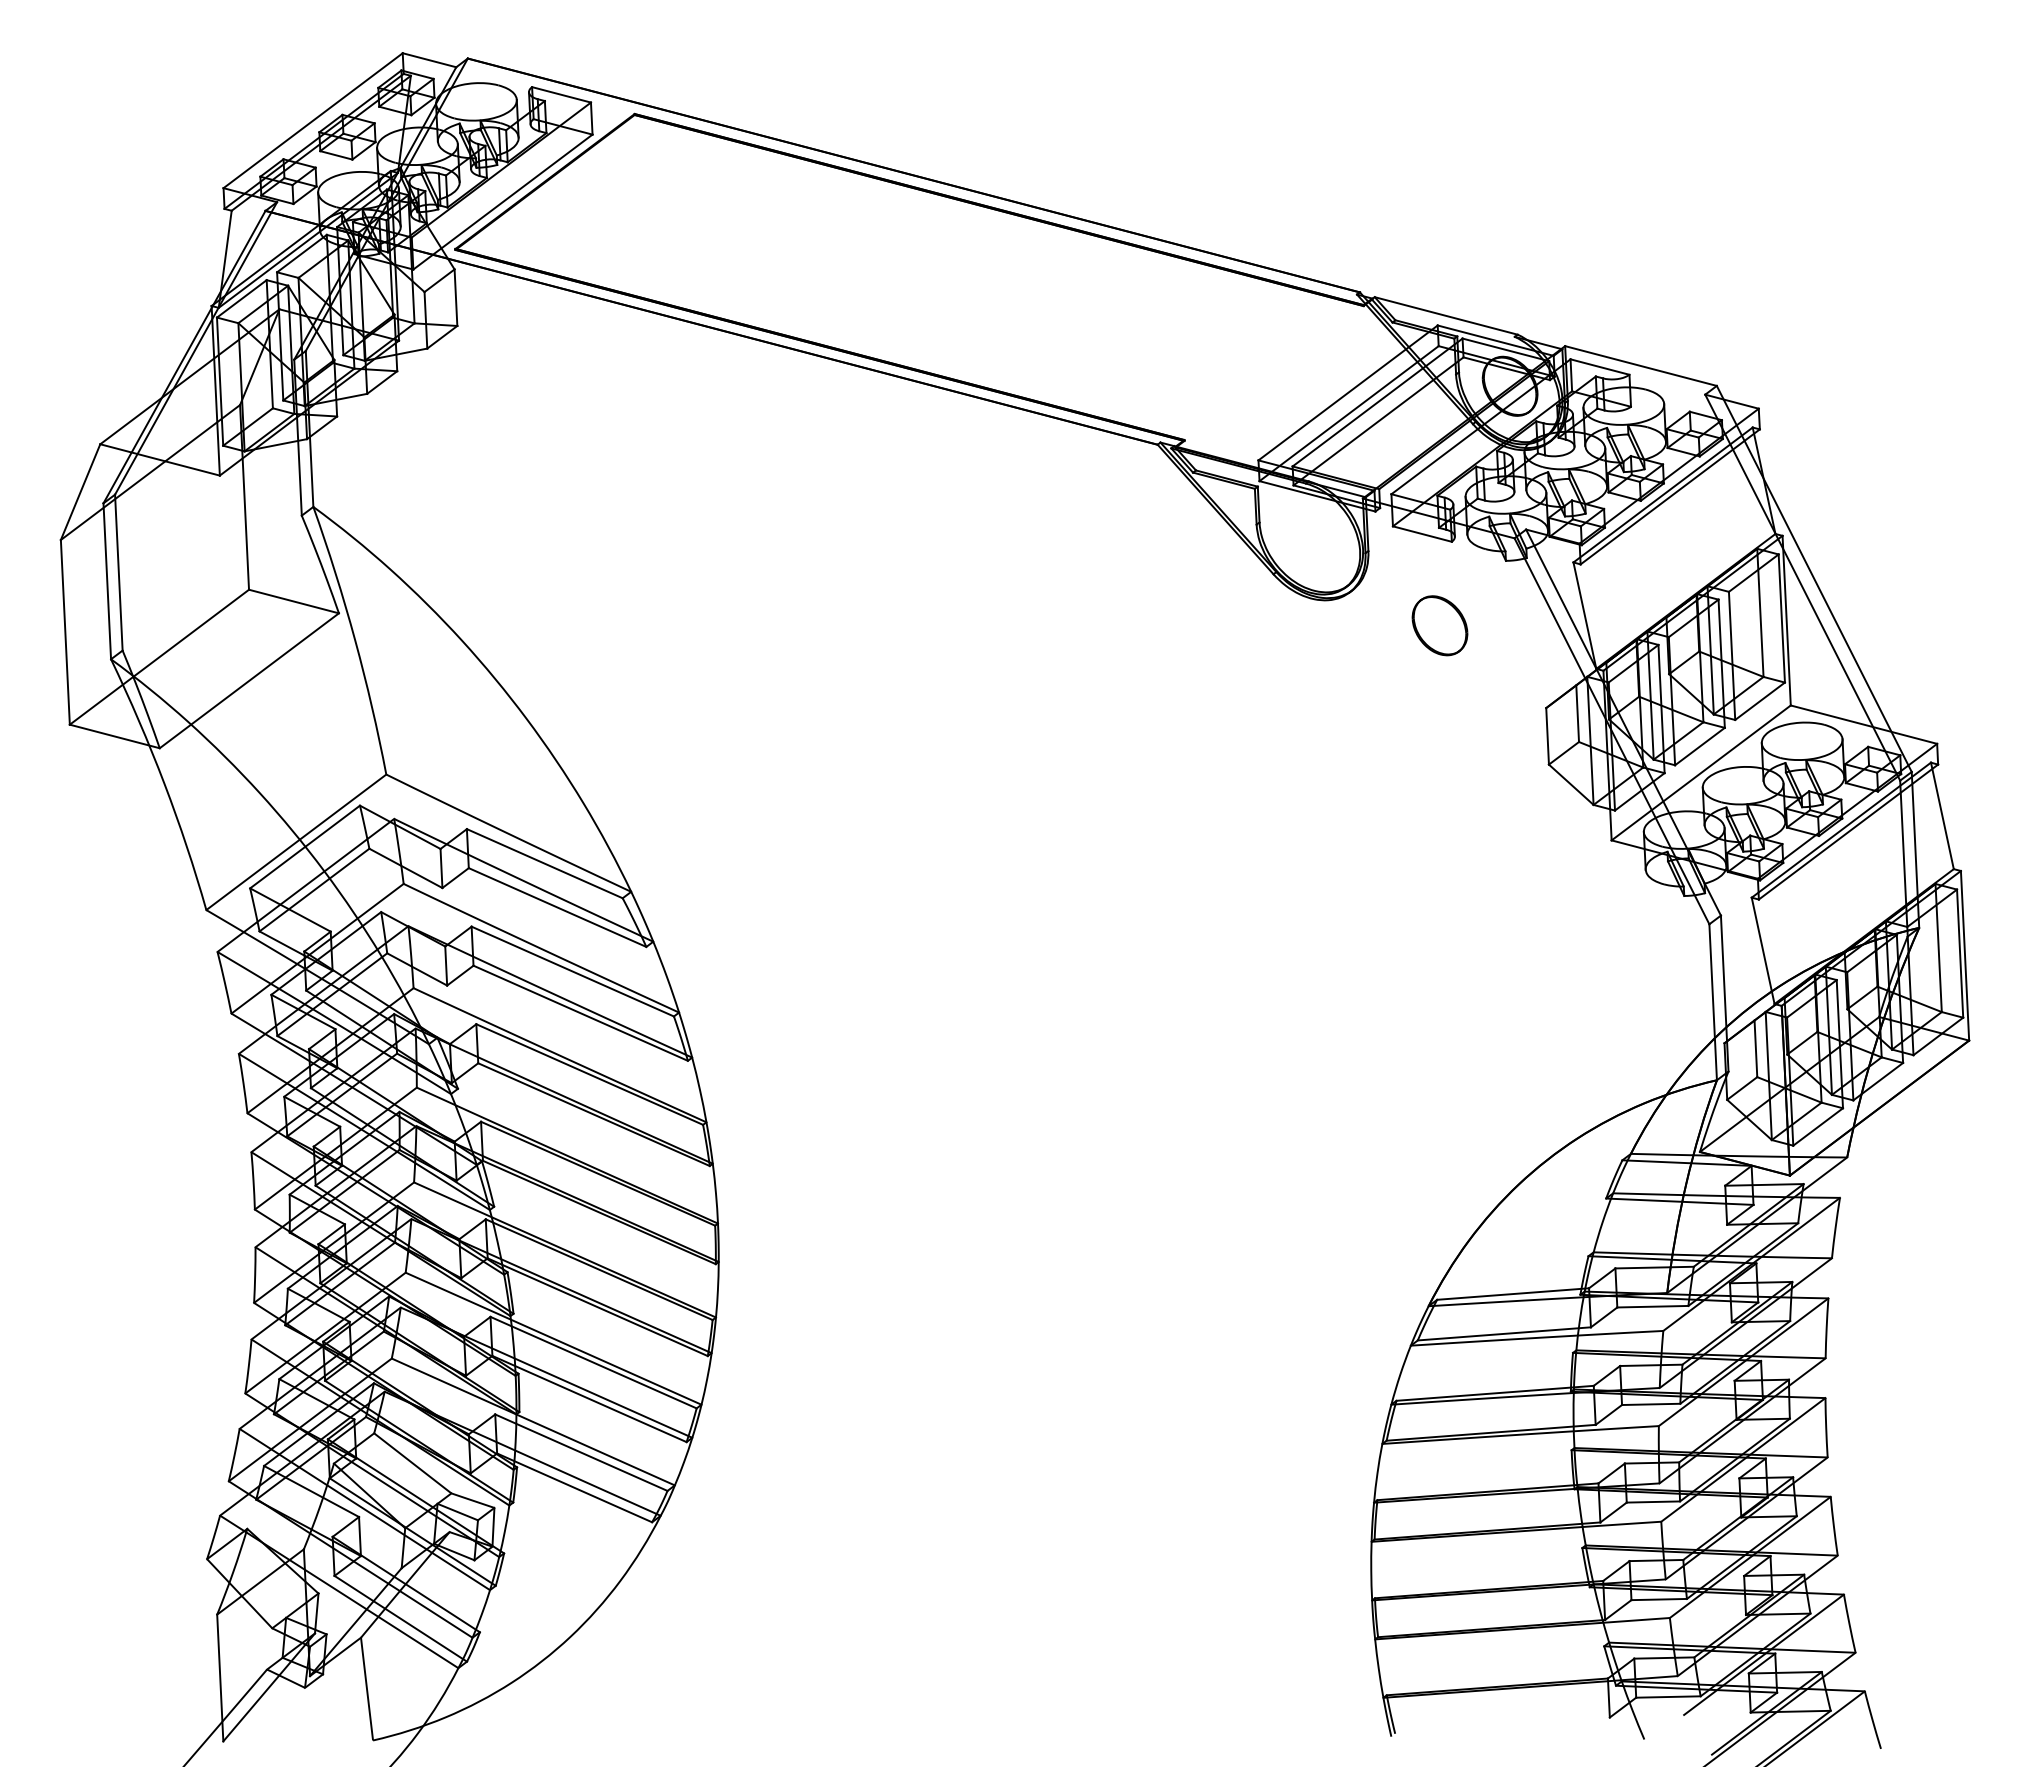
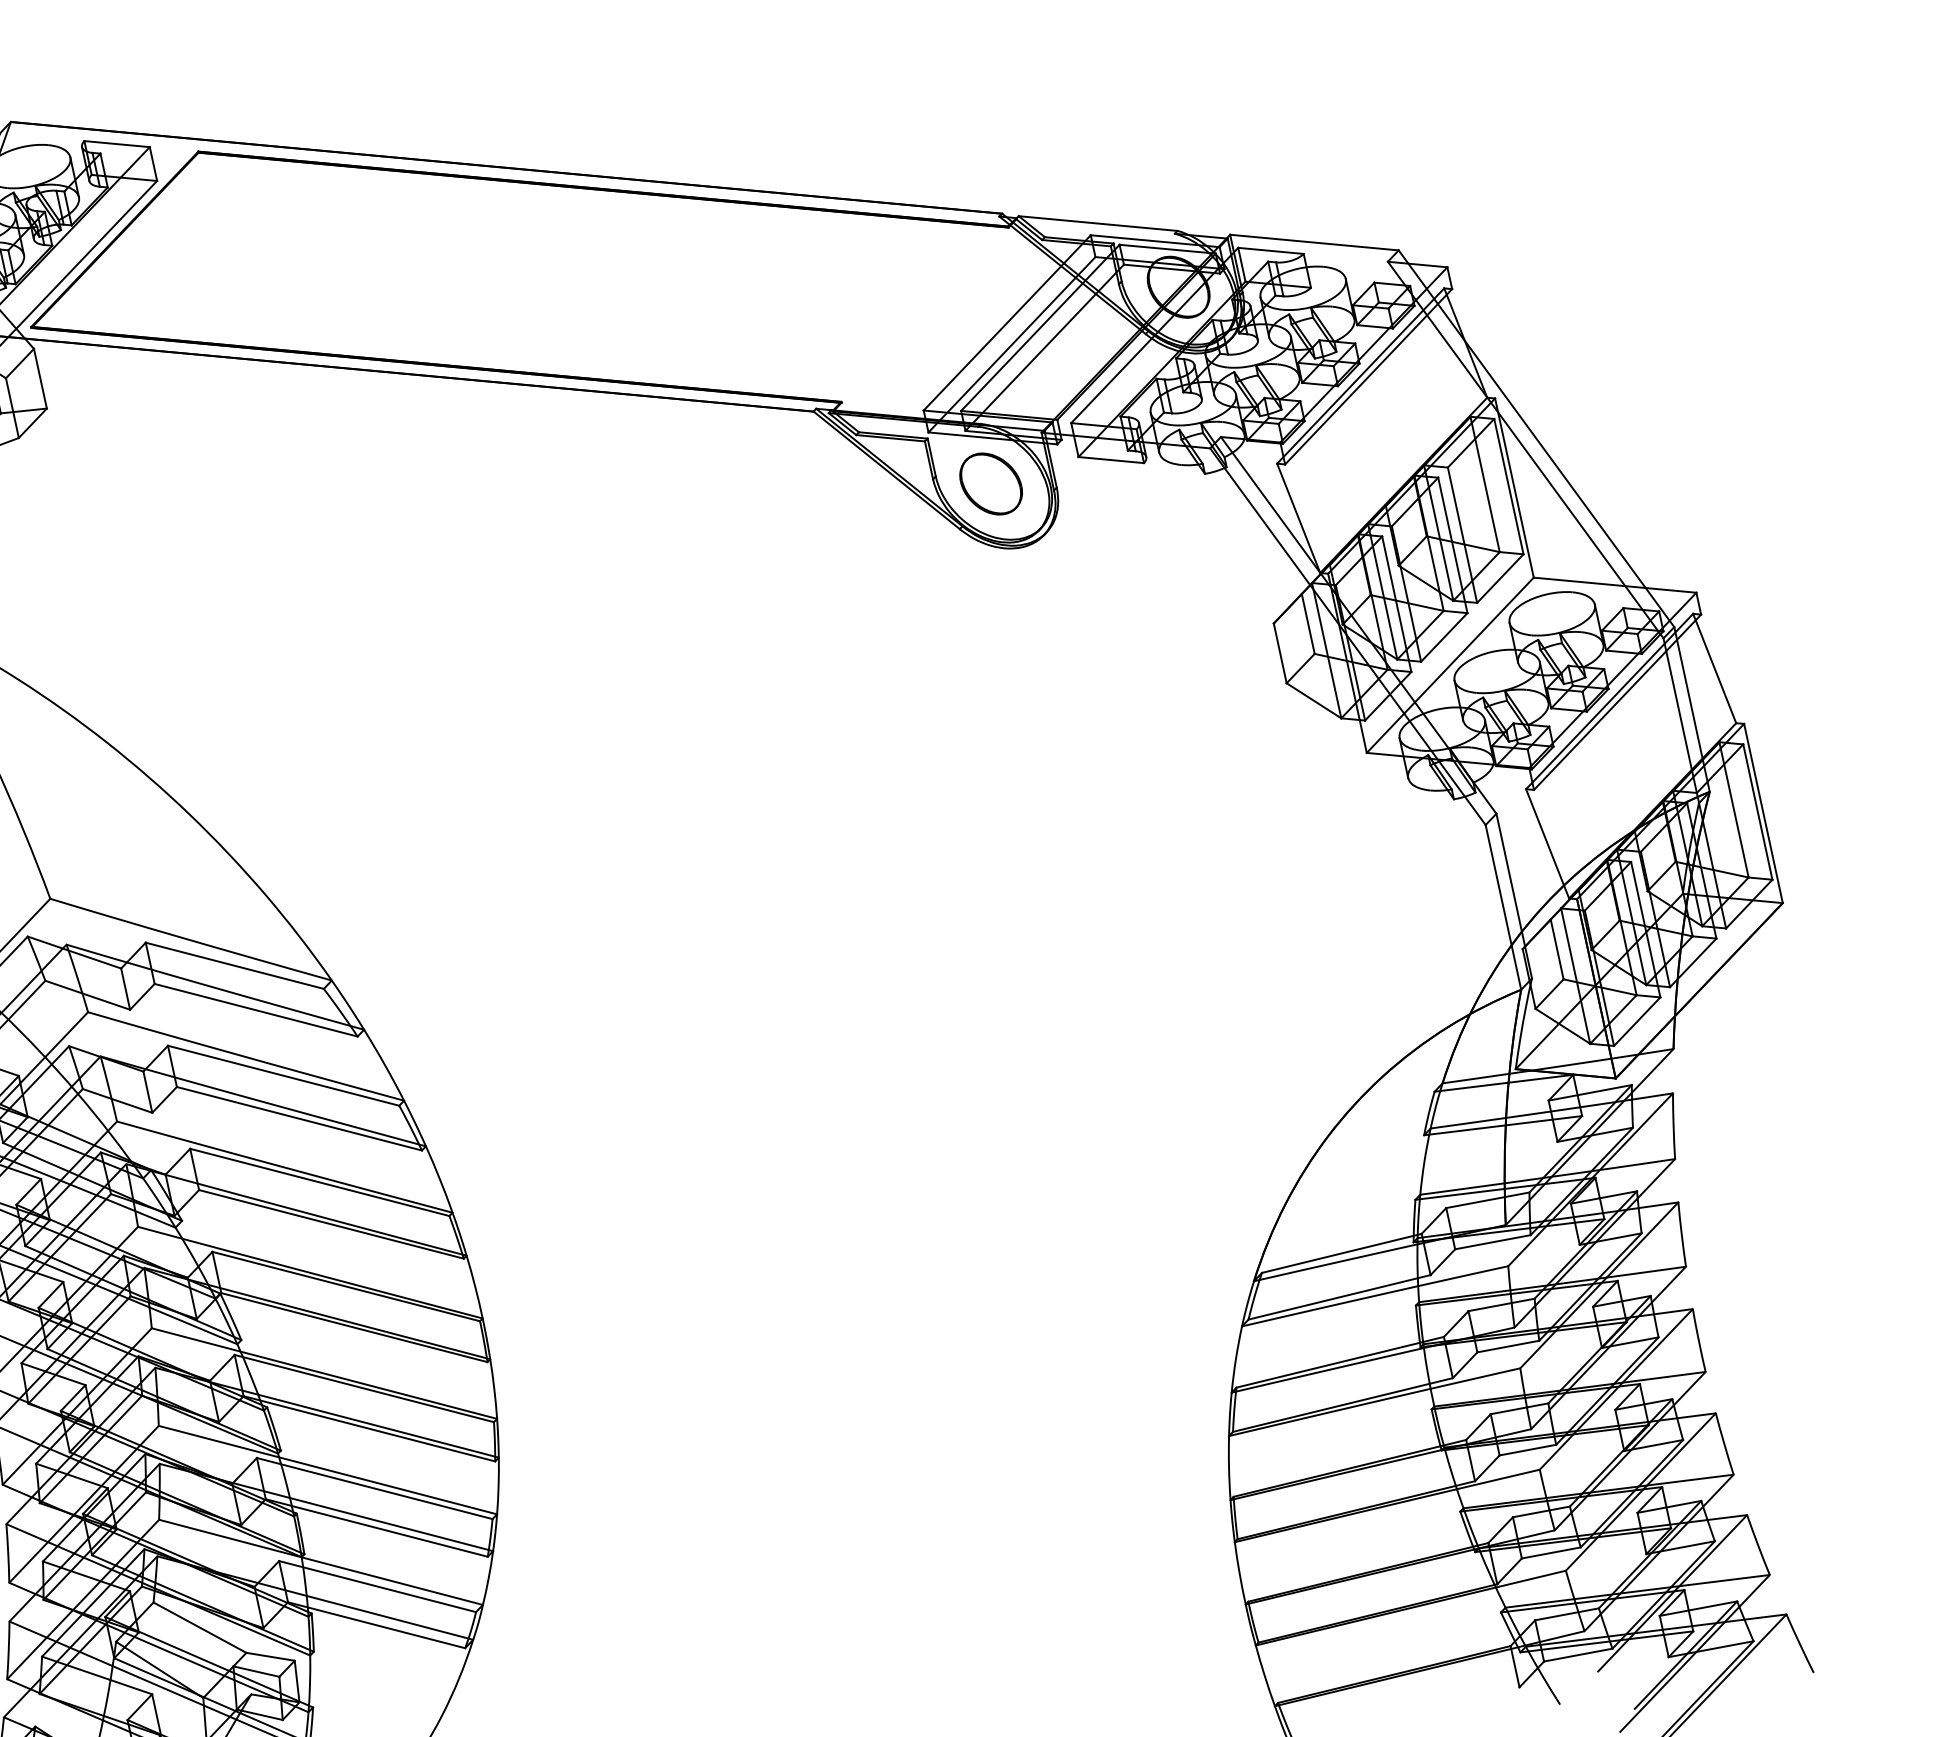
part: (1439, 625) -> (990, 483), moved

